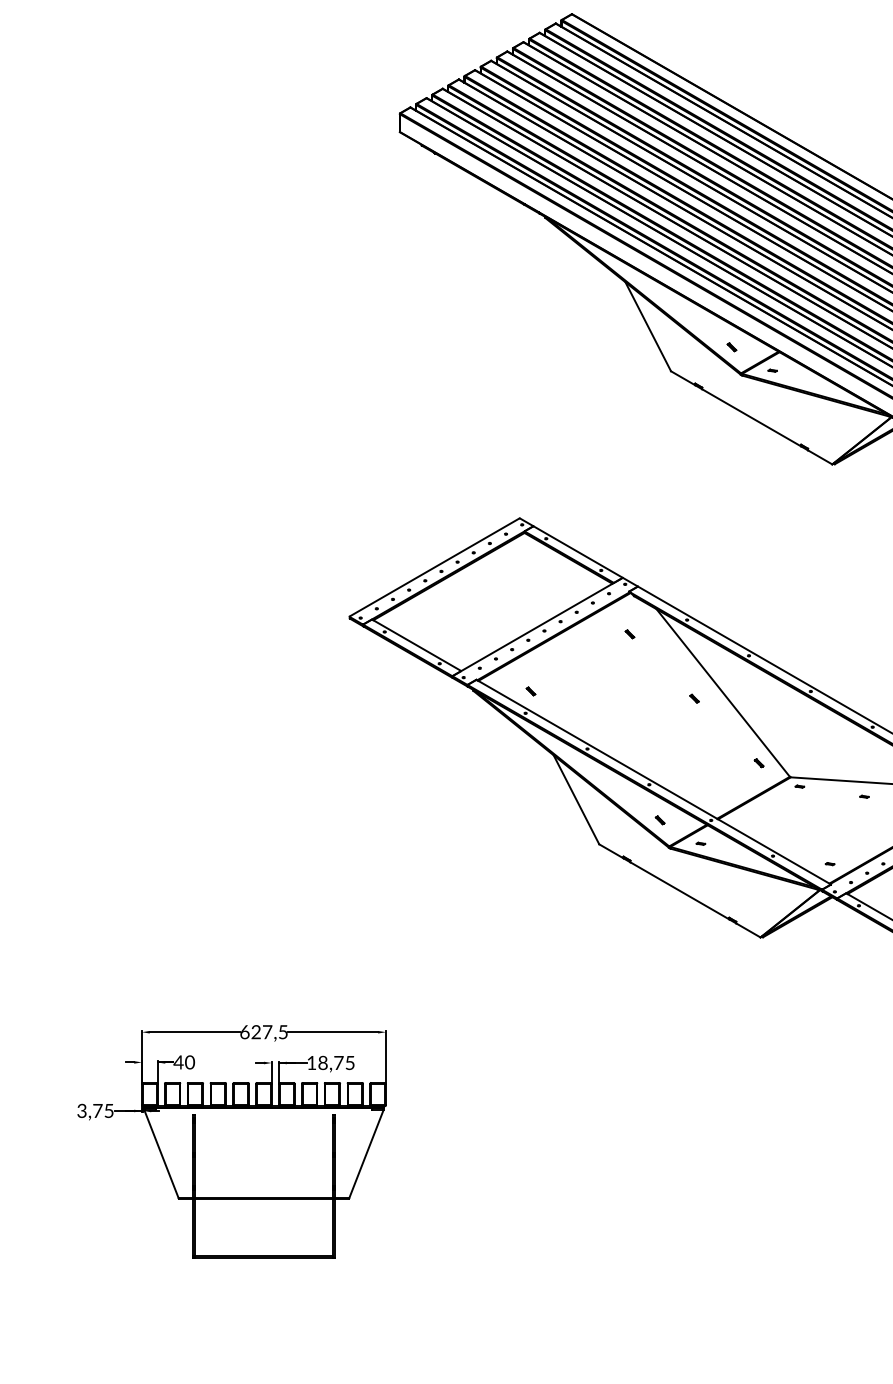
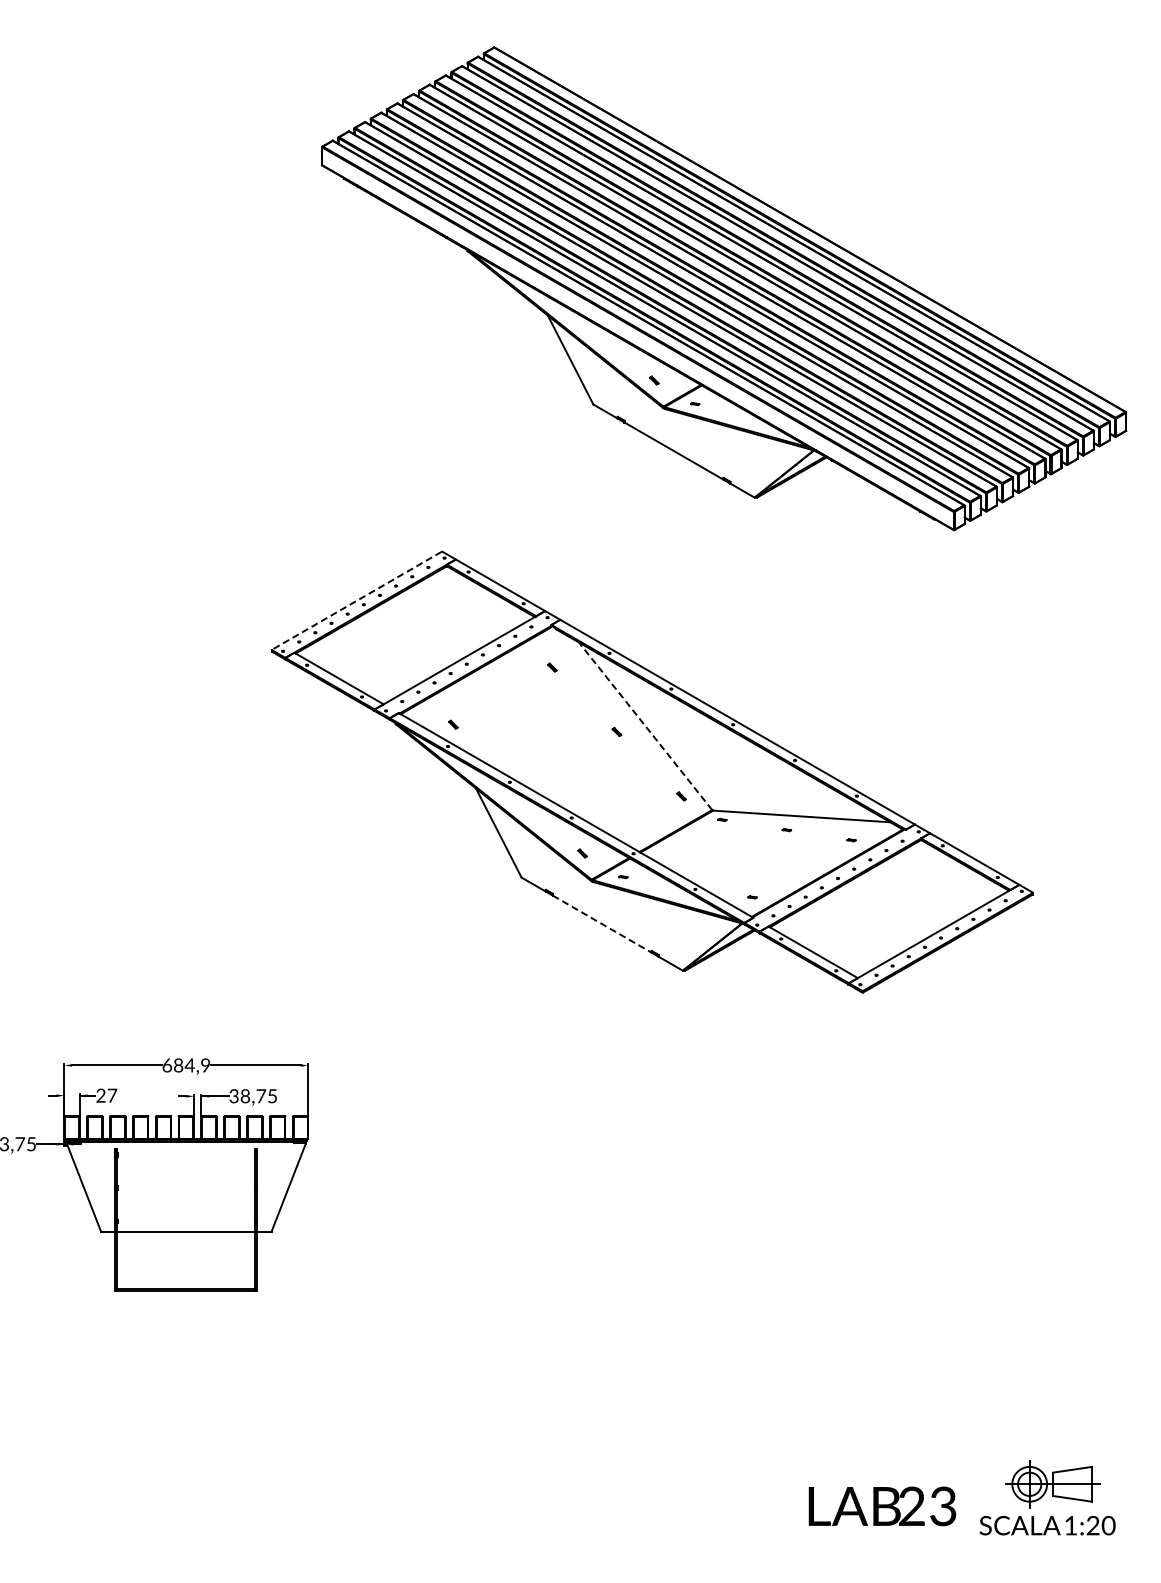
line: (434, 567) -> (356, 600), solid -> dashed
line: (723, 692) -> (645, 725), solid -> dashed
line: (680, 891) -> (602, 924), solid -> dashed
text: (270, 1032) -> (192, 1065), 627,5 -> 684,9
text: (184, 1062) -> (106, 1095), 40 -> 27
text: (311, 1063) -> (233, 1096), 18,75 -> 38,75

